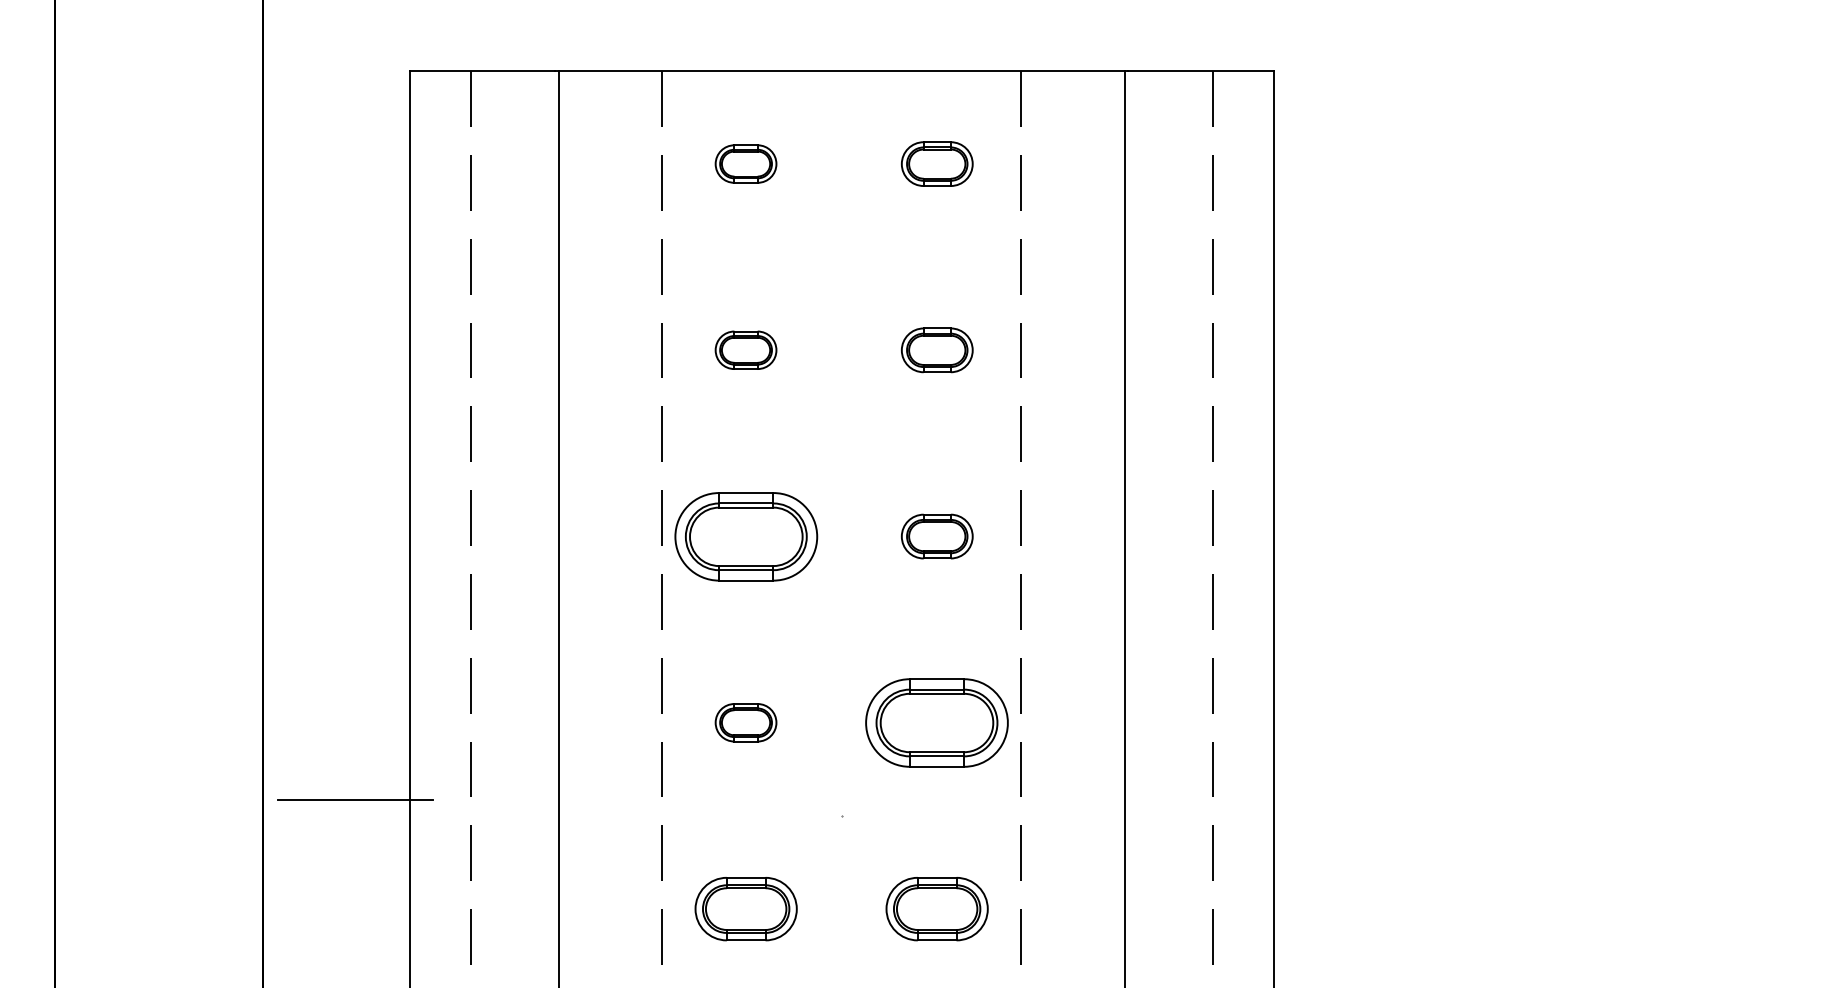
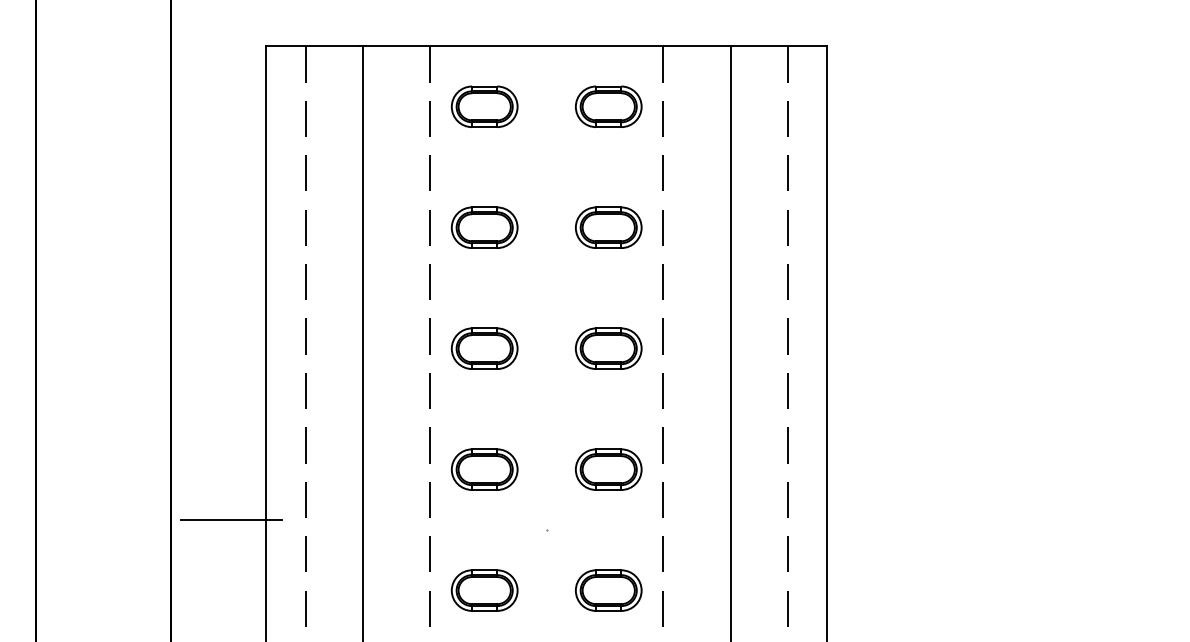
part: (745, 163) -> (484, 106), size x1.67
part: (936, 163) -> (608, 106), size x1.43
part: (745, 350) -> (484, 227), size x1.67
part: (936, 350) -> (608, 227), size x1.43
part: (745, 536) -> (484, 348), size x0.71
part: (936, 536) -> (608, 348), size x1.43
part: (745, 722) -> (484, 469), size x1.67
part: (936, 722) -> (608, 469), size x0.71

